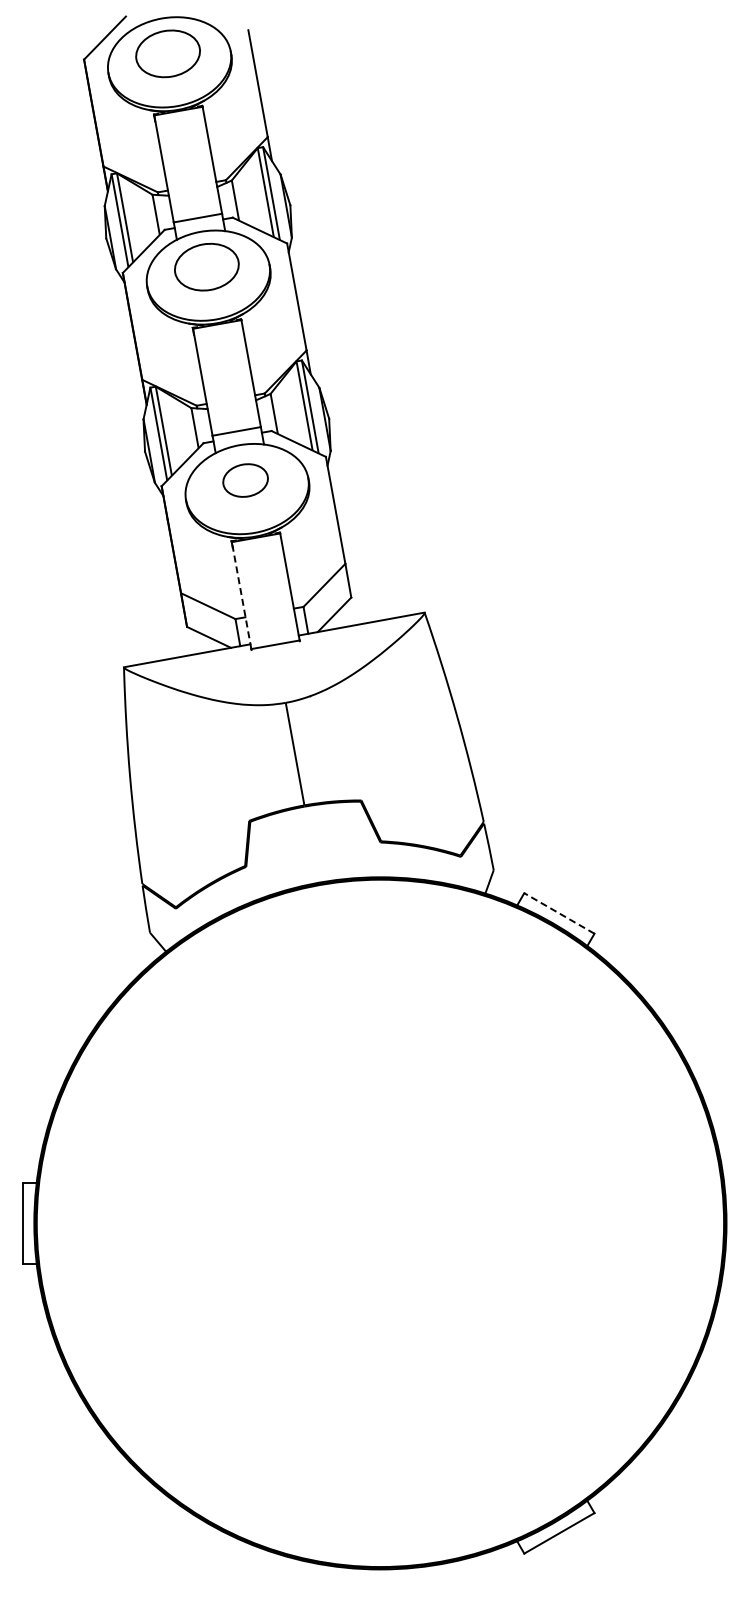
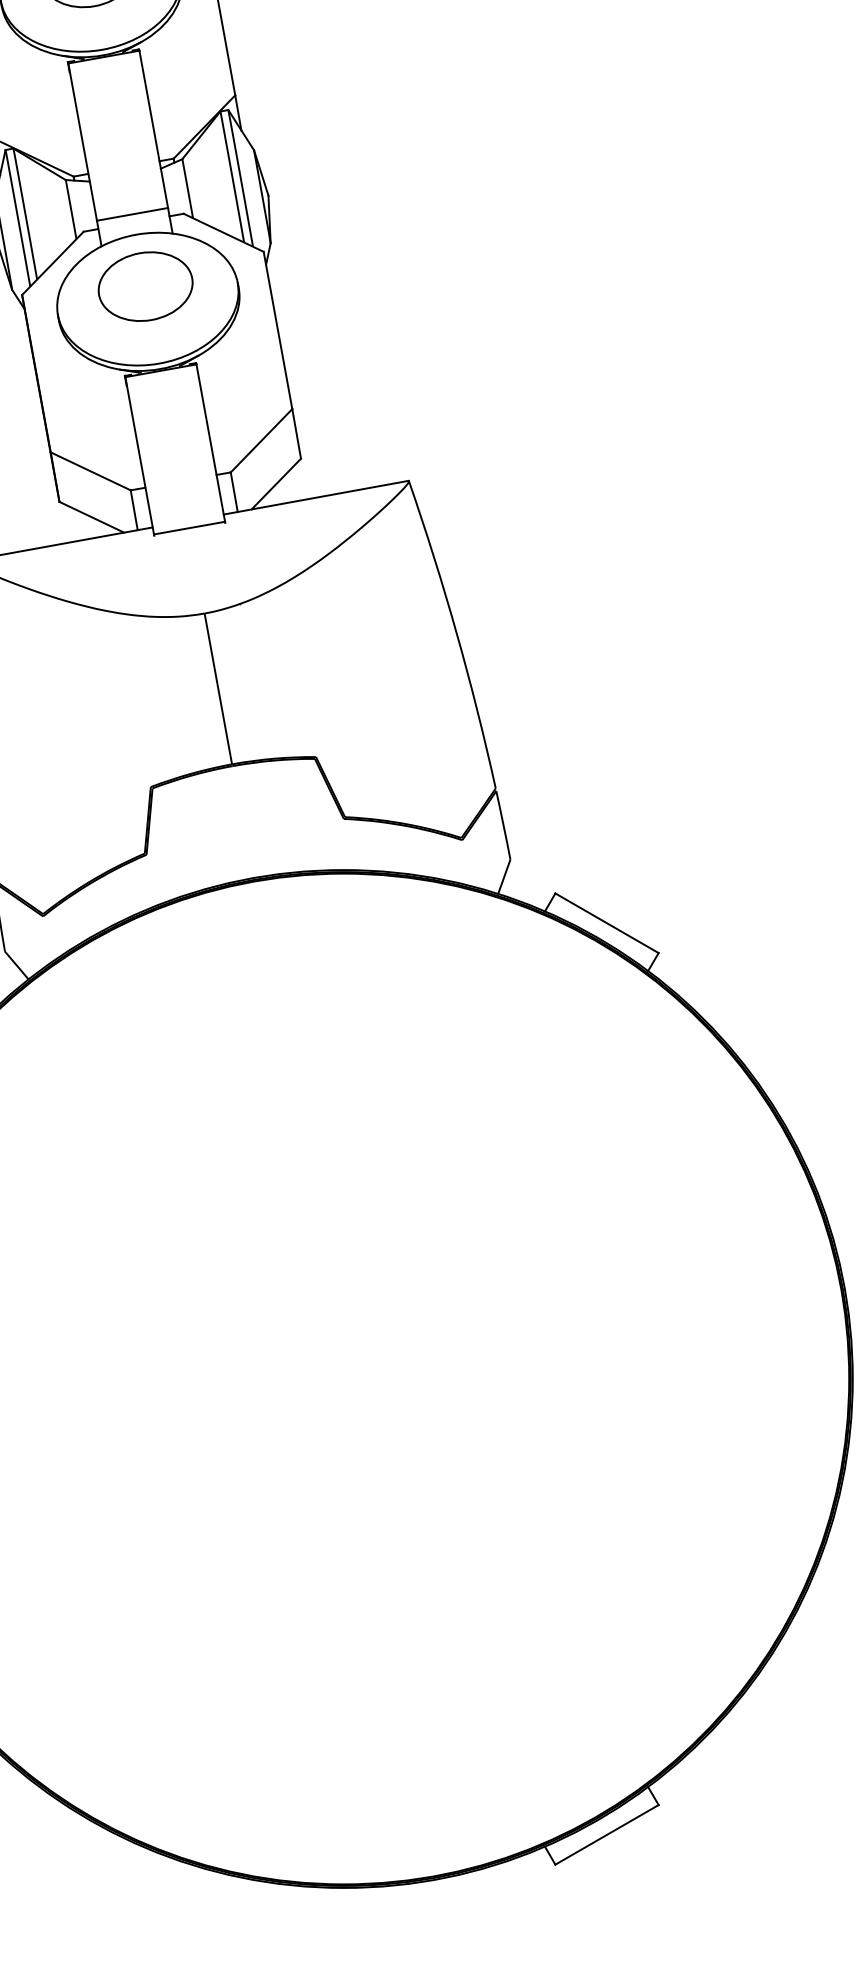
part: (245, 480) -> (145, 286), size x1.43
line: (241, 595) -> (139, 455), dashed -> solid
line: (559, 913) -> (607, 923), dashed -> solid

